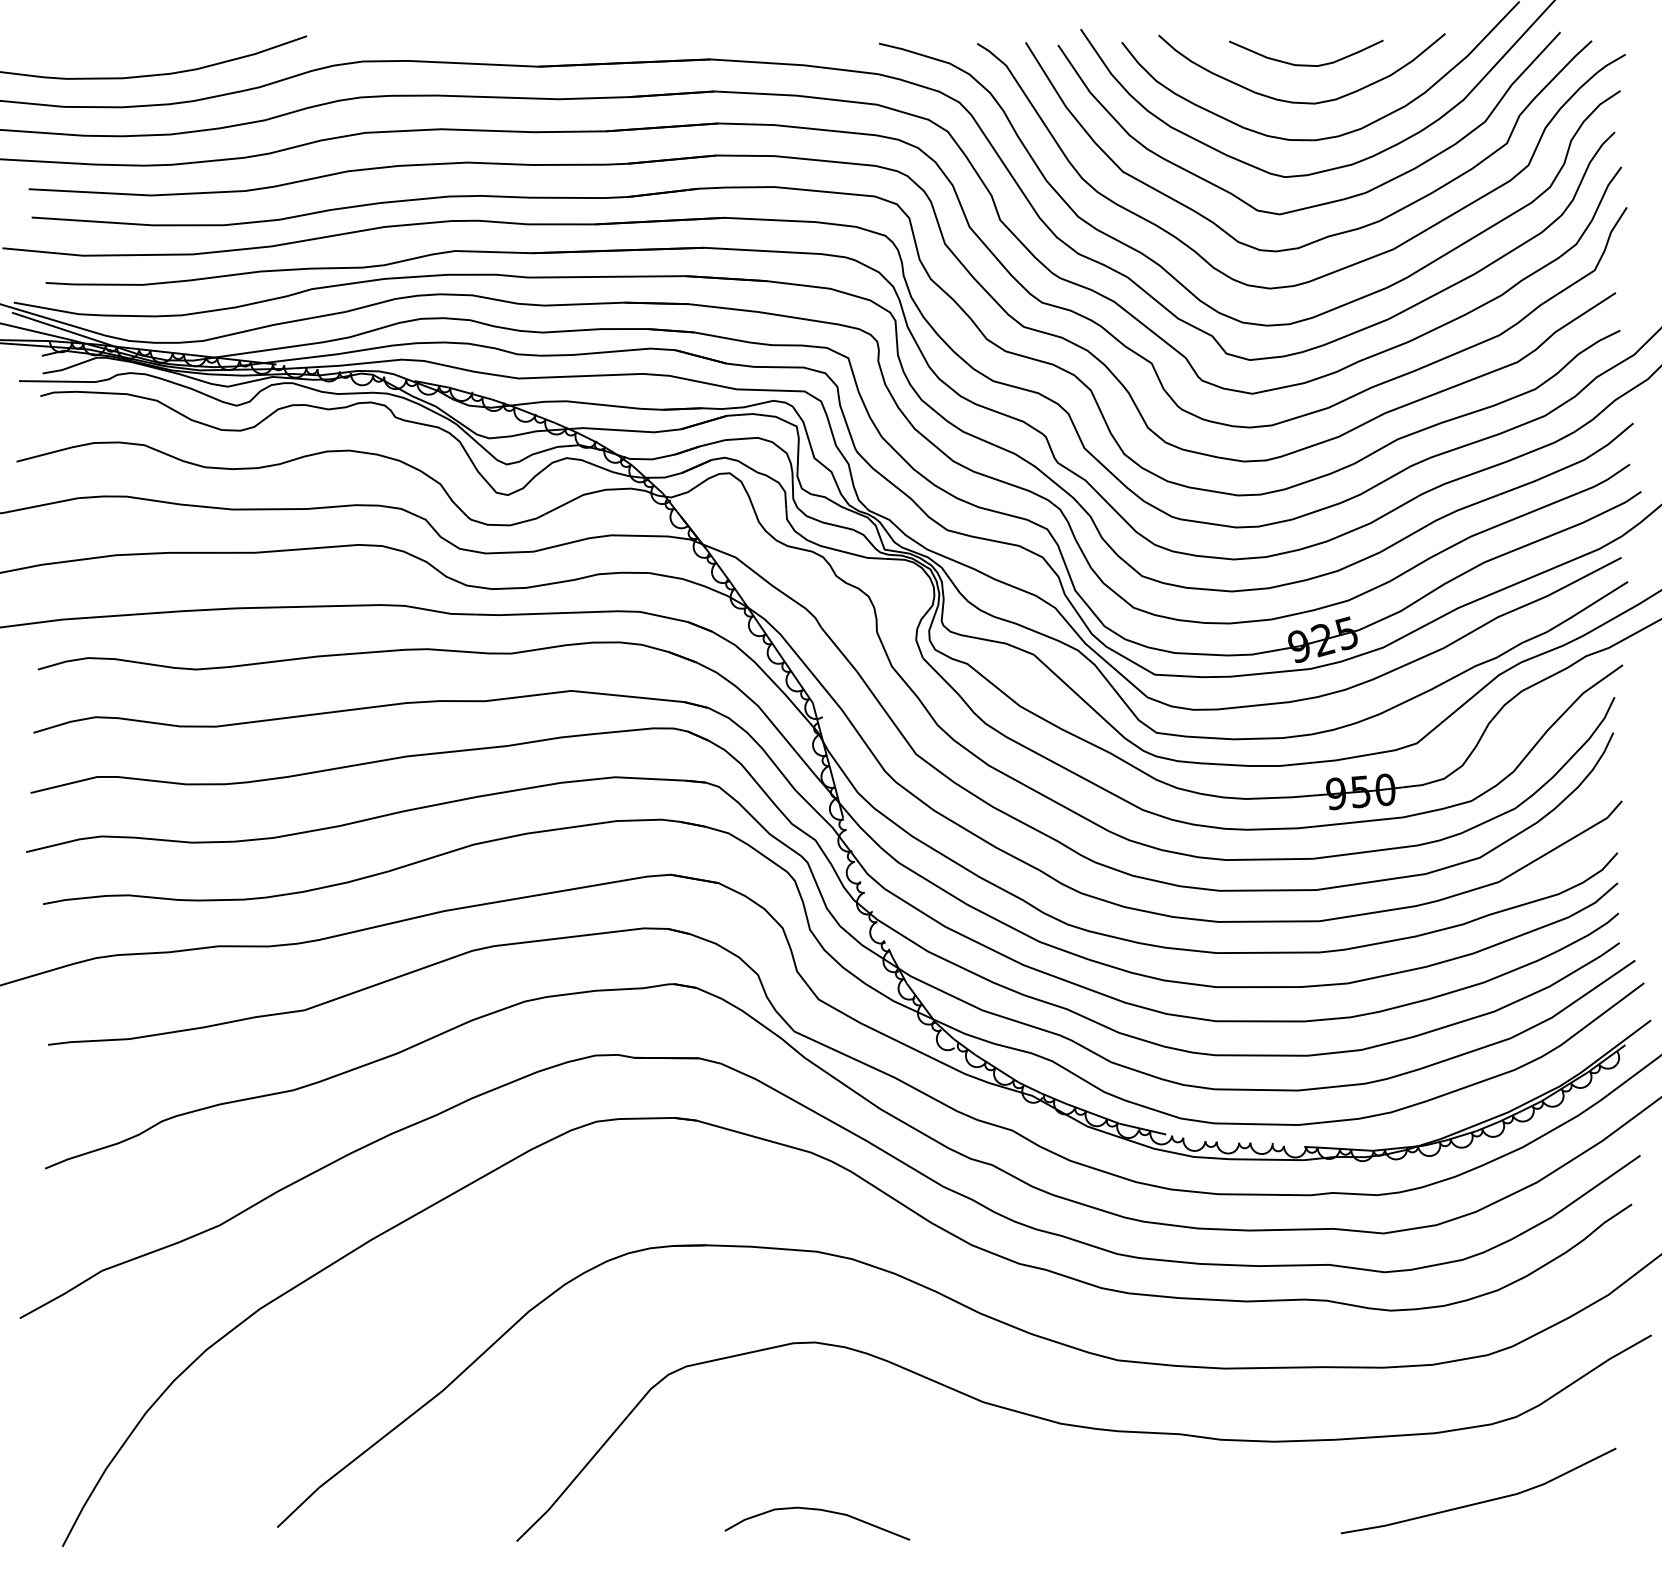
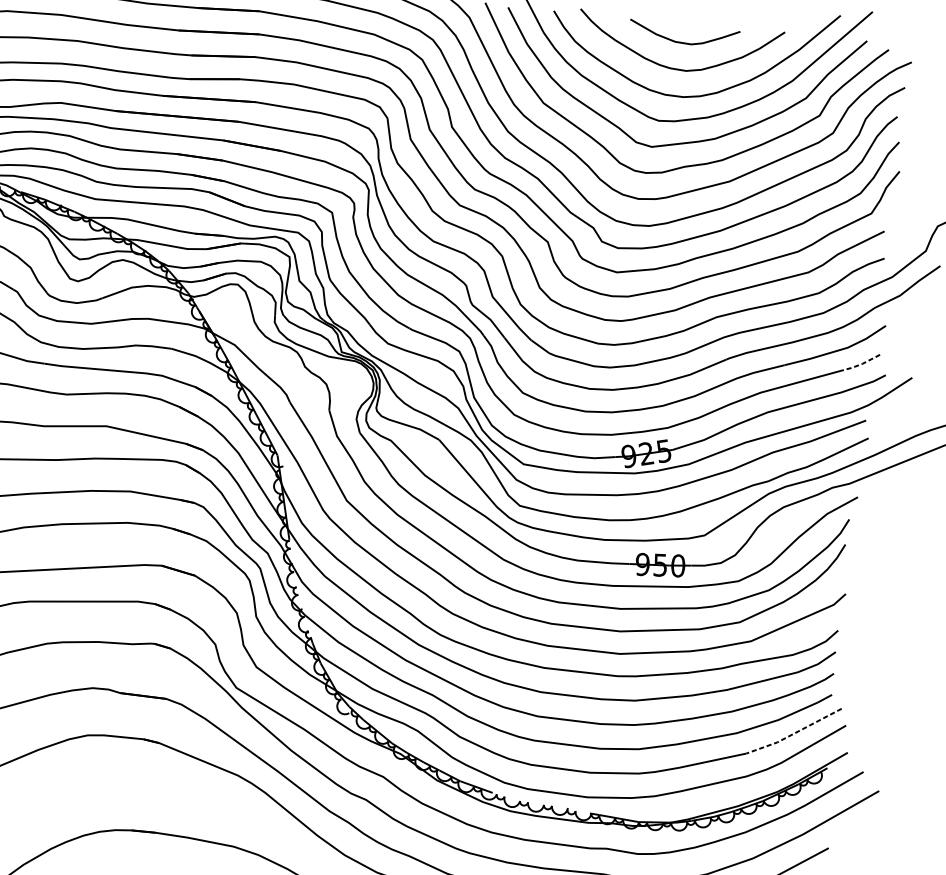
line: (1604, 481) -> (860, 364), solid -> dashed
line: (1573, 1002) -> (794, 733), solid -> dashed

